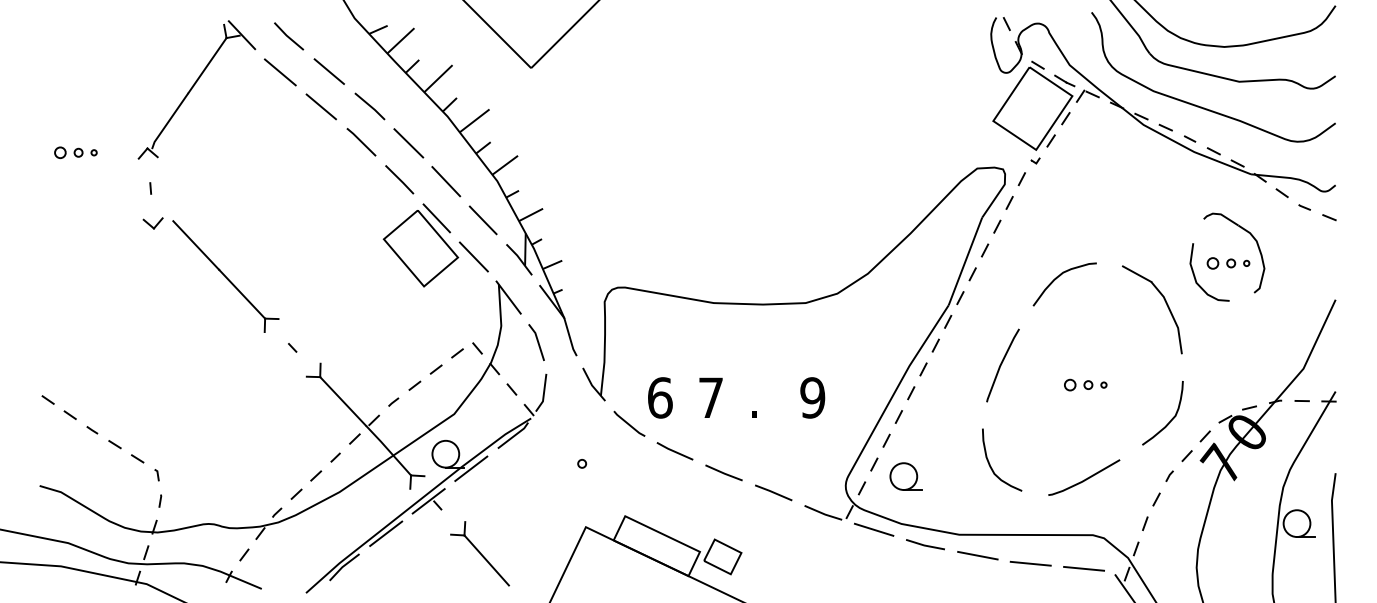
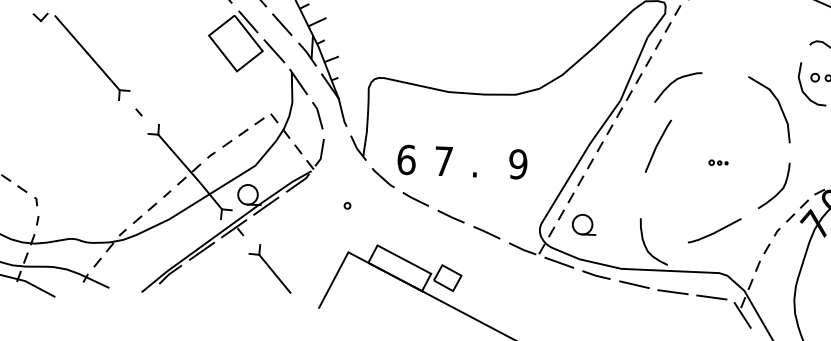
curve: (1060, 276) -> (675, 81), moved
part: (1085, 384) -> (718, 162), size x0.6
curve: (990, 464) -> (645, 244), moved

